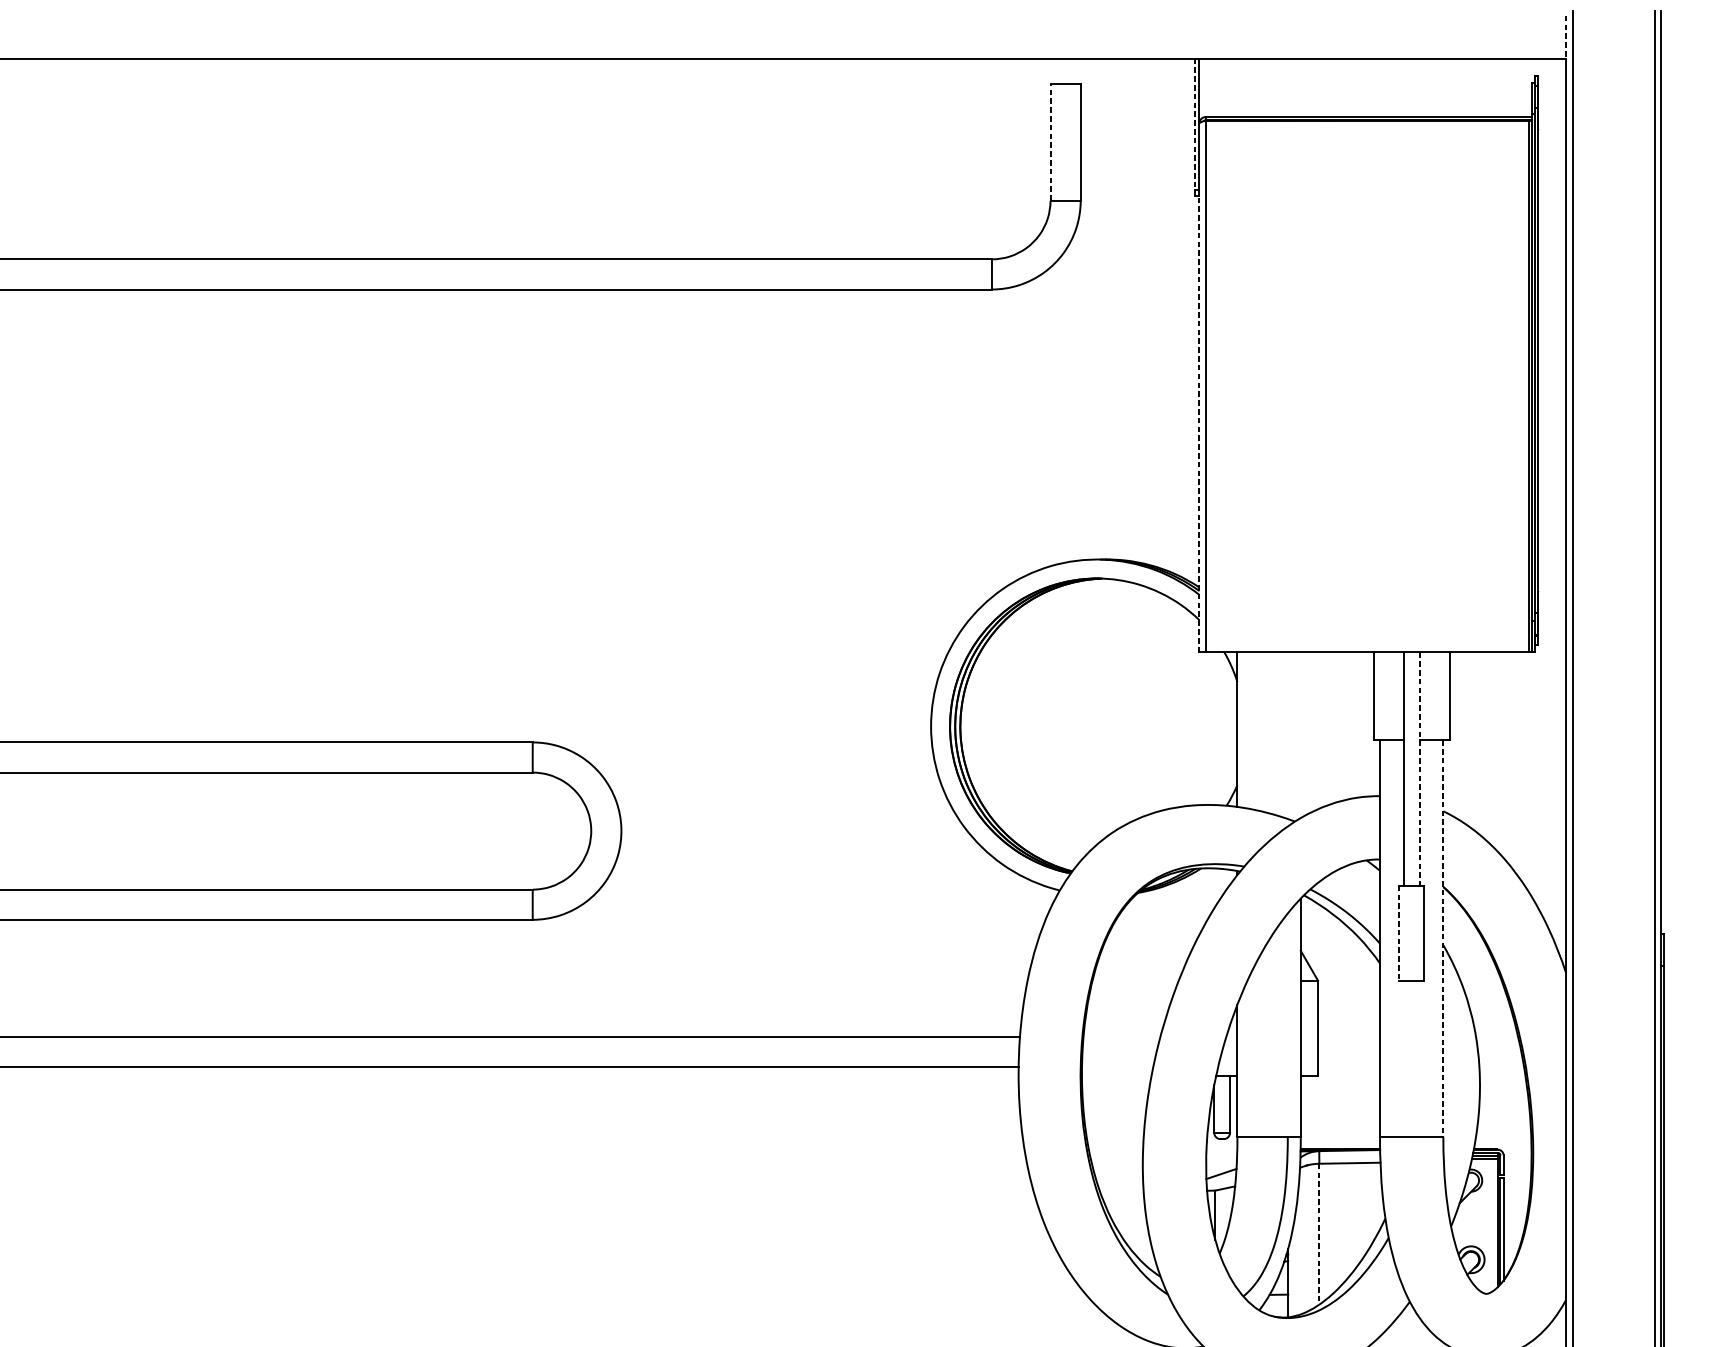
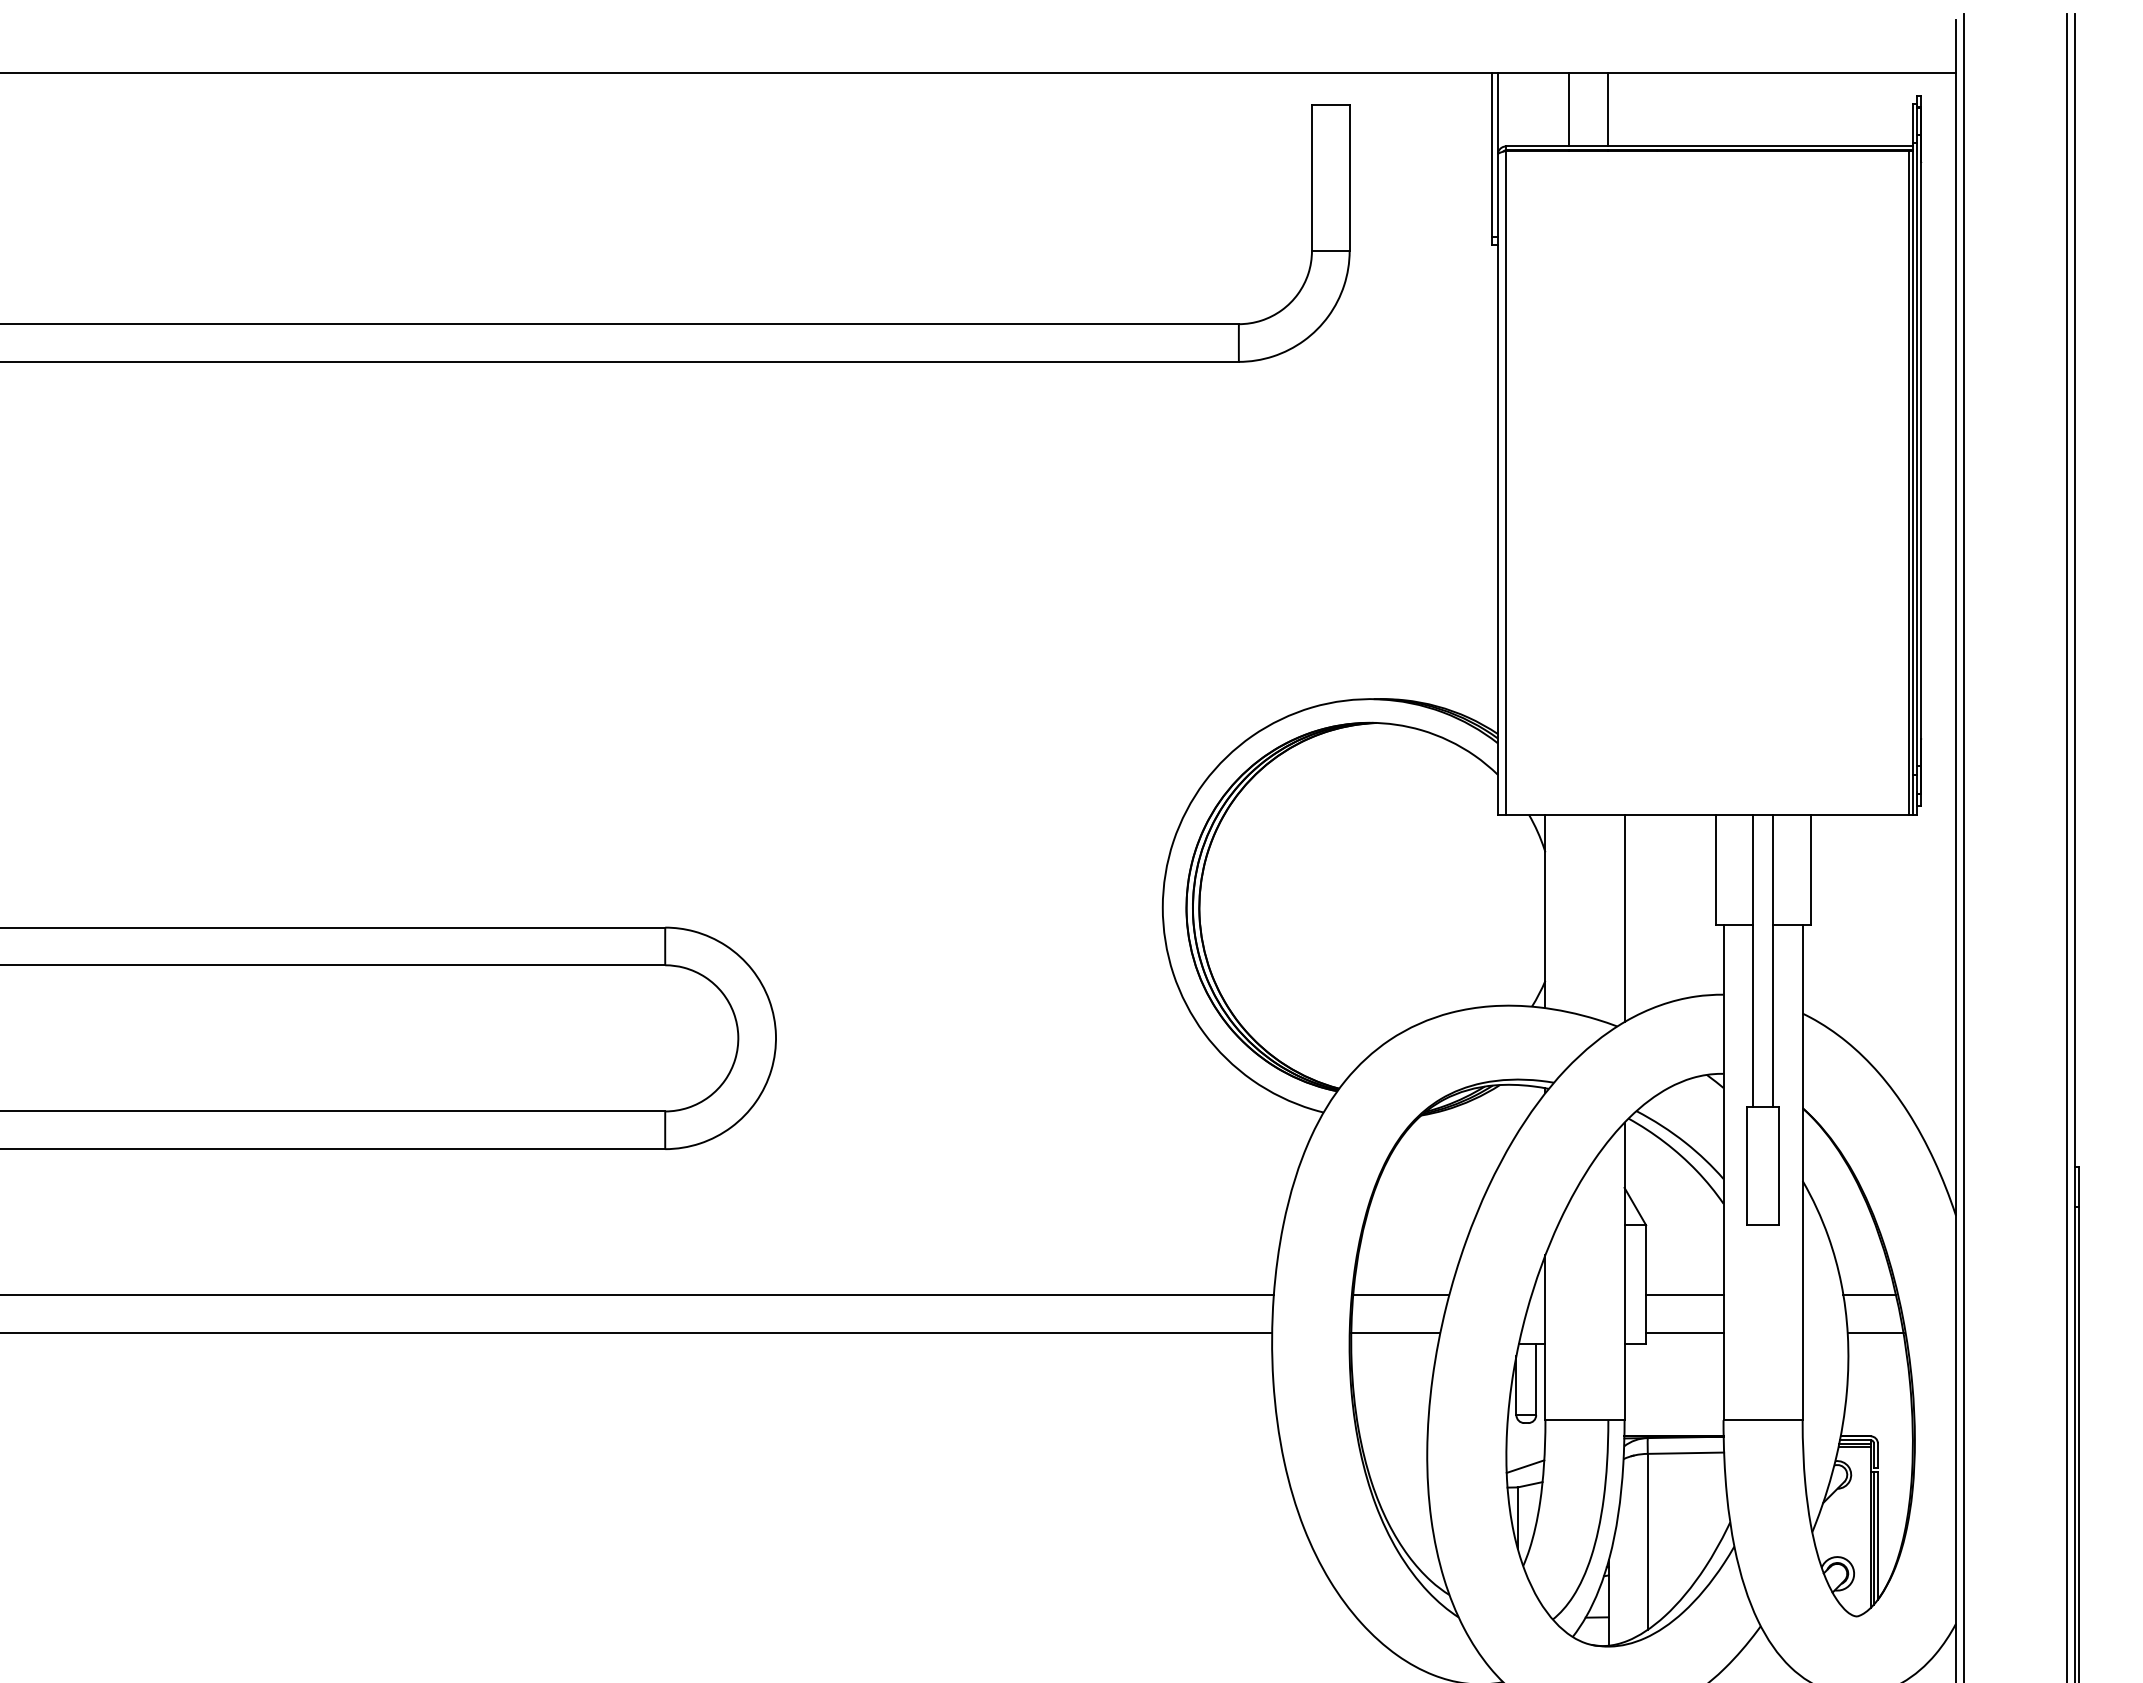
line: (1566, 37) -> (1956, 46), dashed -> solid
line: (1255, 87) -> (1568, 109), added
line: (1287, 87) -> (1608, 109), added
line: (1195, 124) -> (1492, 155), dashed -> solid
line: (1050, 141) -> (1311, 177), dashed -> solid
line: (1199, 424) -> (1497, 530), dashed -> solid
line: (1300, 735) -> (1624, 918), added
line: (1419, 768) -> (1772, 960), dashed -> solid
line: (1399, 933) -> (1747, 1166), dashed -> solid
line: (1443, 938) -> (1802, 1172), dashed -> solid
line: (1122, 1036) -> (1401, 1295), added
line: (1348, 1036) -> (1684, 1295), added
line: (1496, 1036) -> (1869, 1295), added
line: (1117, 1067) -> (1395, 1333), added
line: (1348, 1067) -> (1684, 1333), added
line: (1501, 1067) -> (1875, 1333), added
line: (1319, 1233) -> (1647, 1541), dashed -> solid

